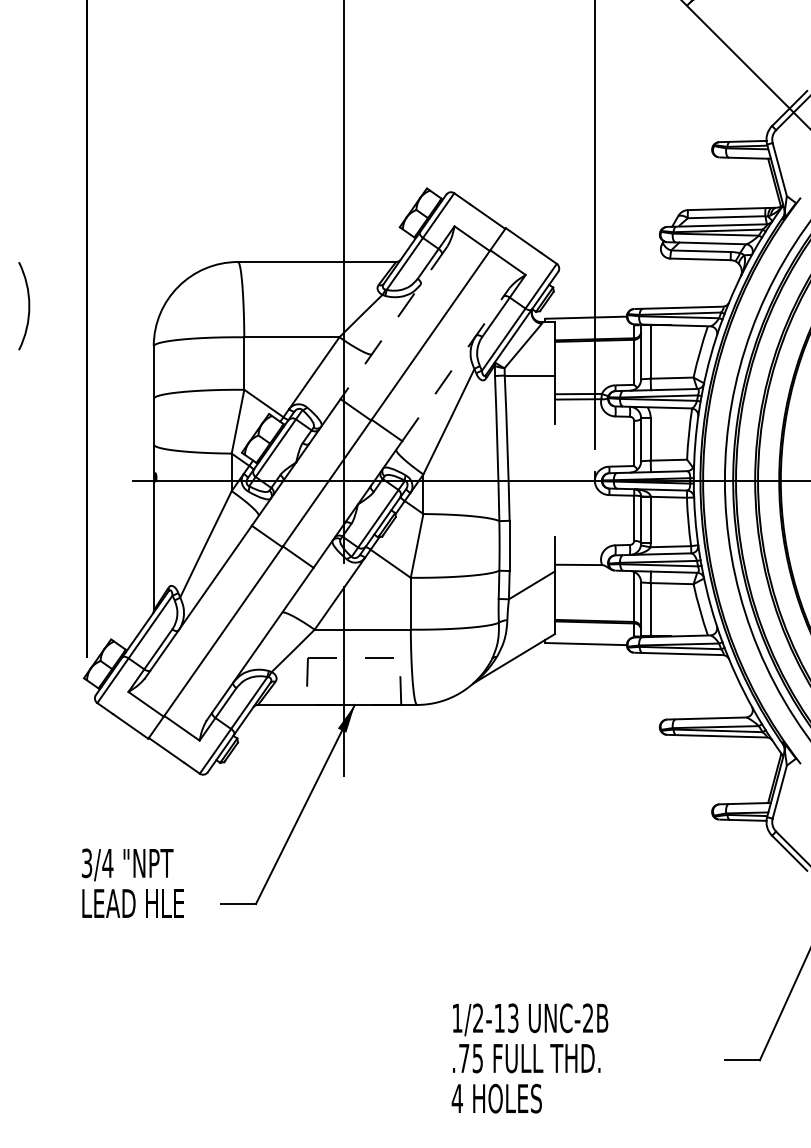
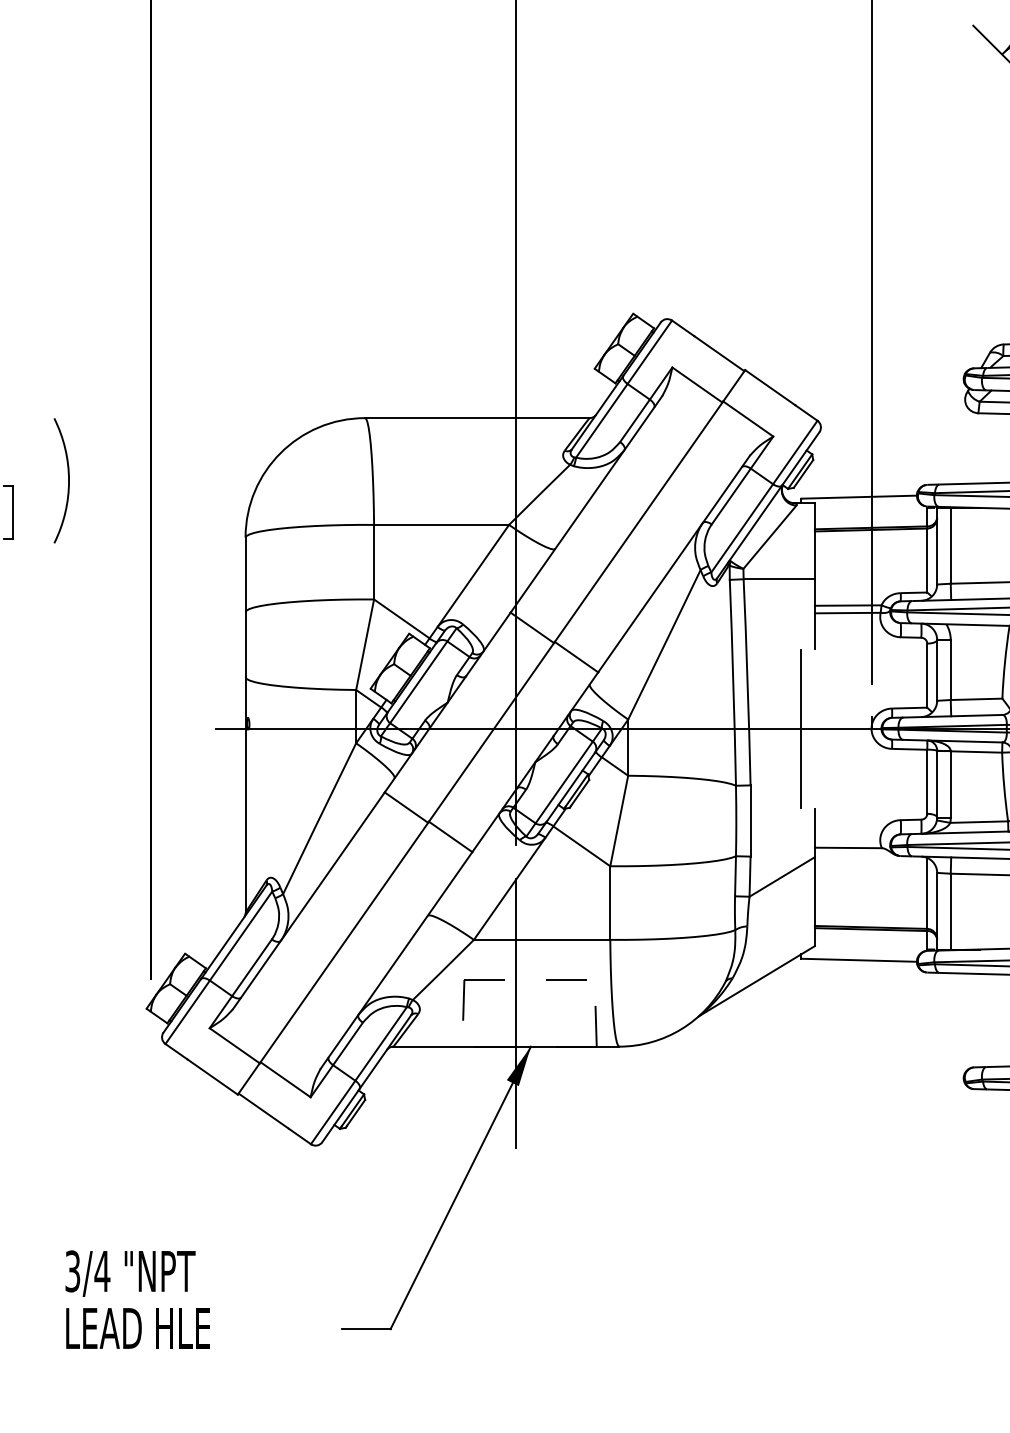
line: (393, 323) -> (585, 505), dashed -> solid
line: (456, 364) -> (675, 563), dashed -> solid
line: (545, 480) -> (801, 728), added
text: (132, 882) -> (137, 1298), moved

